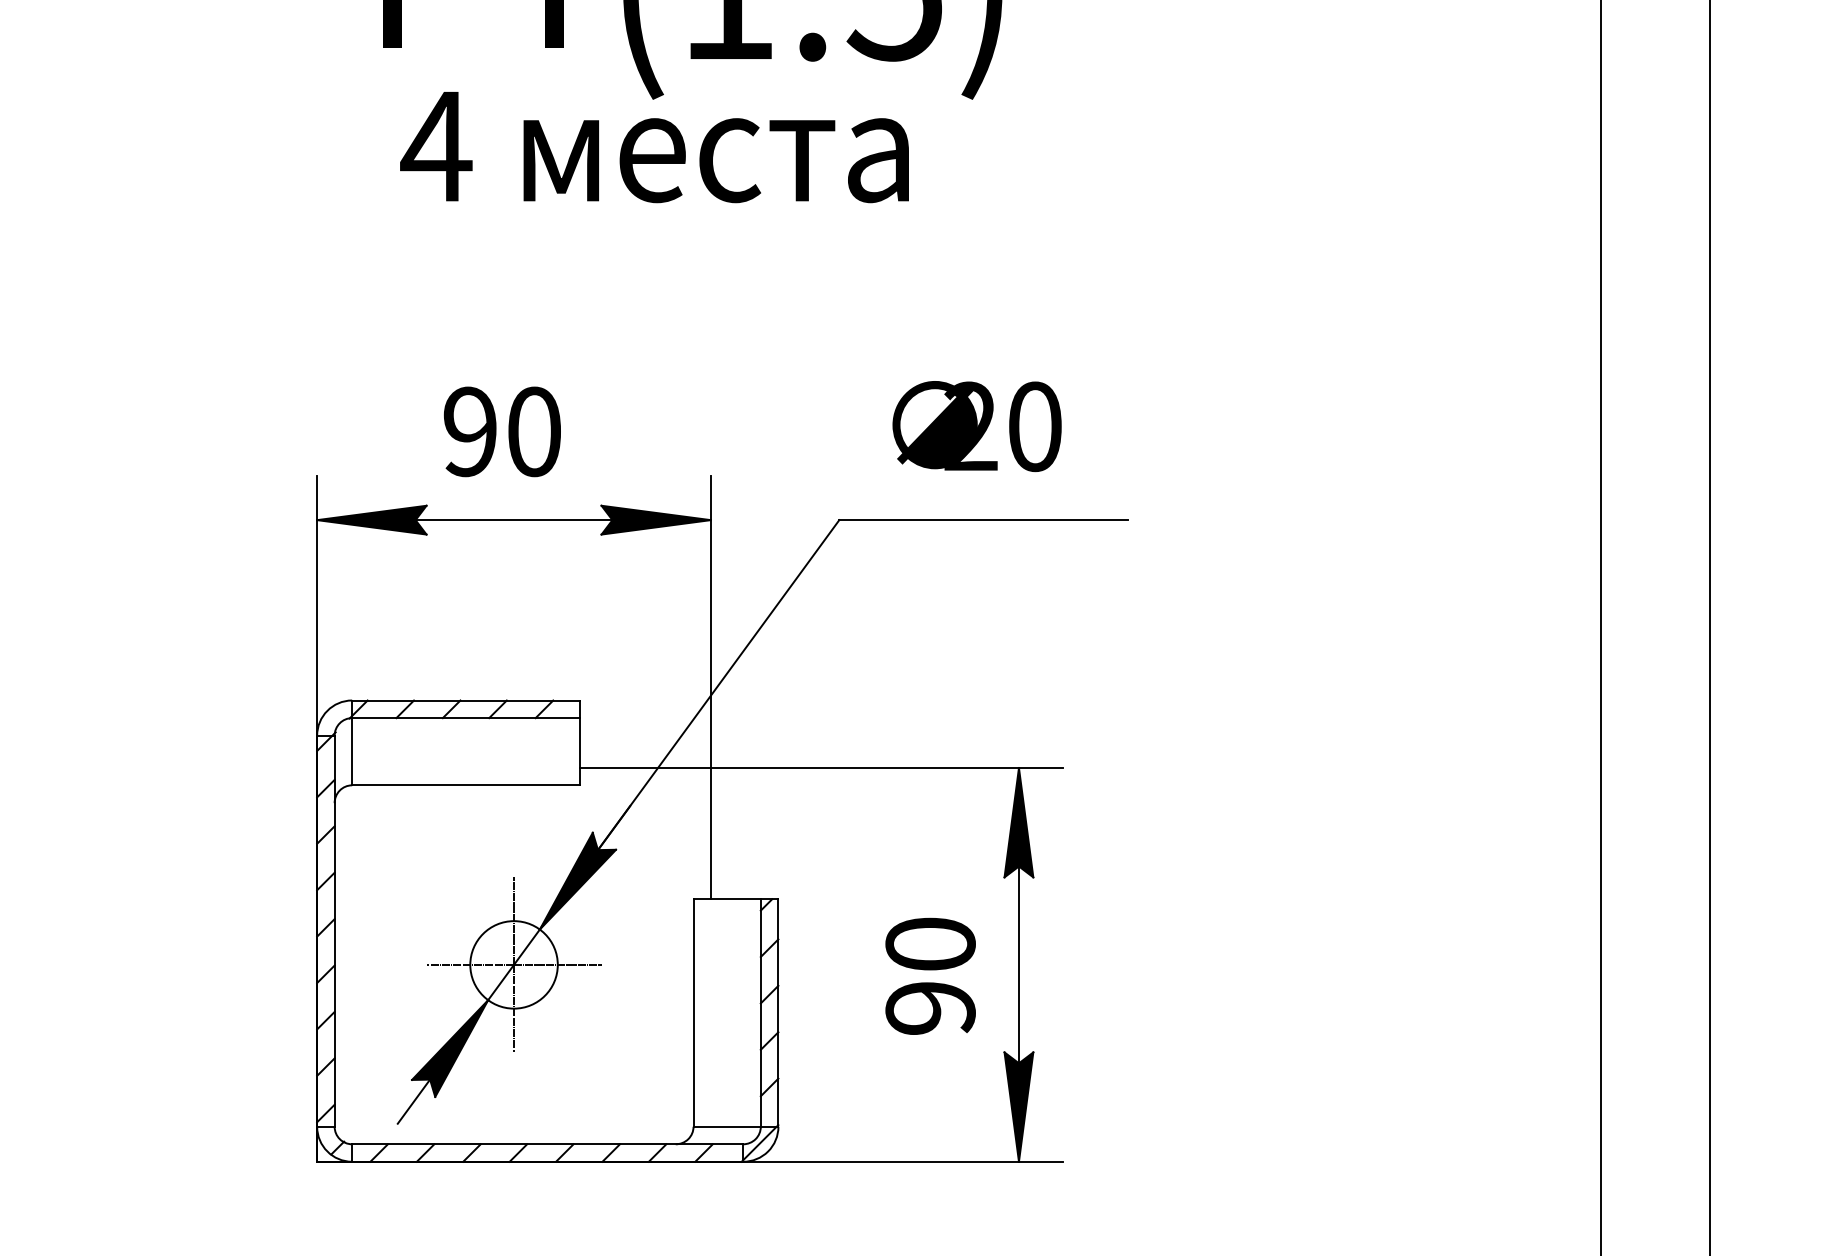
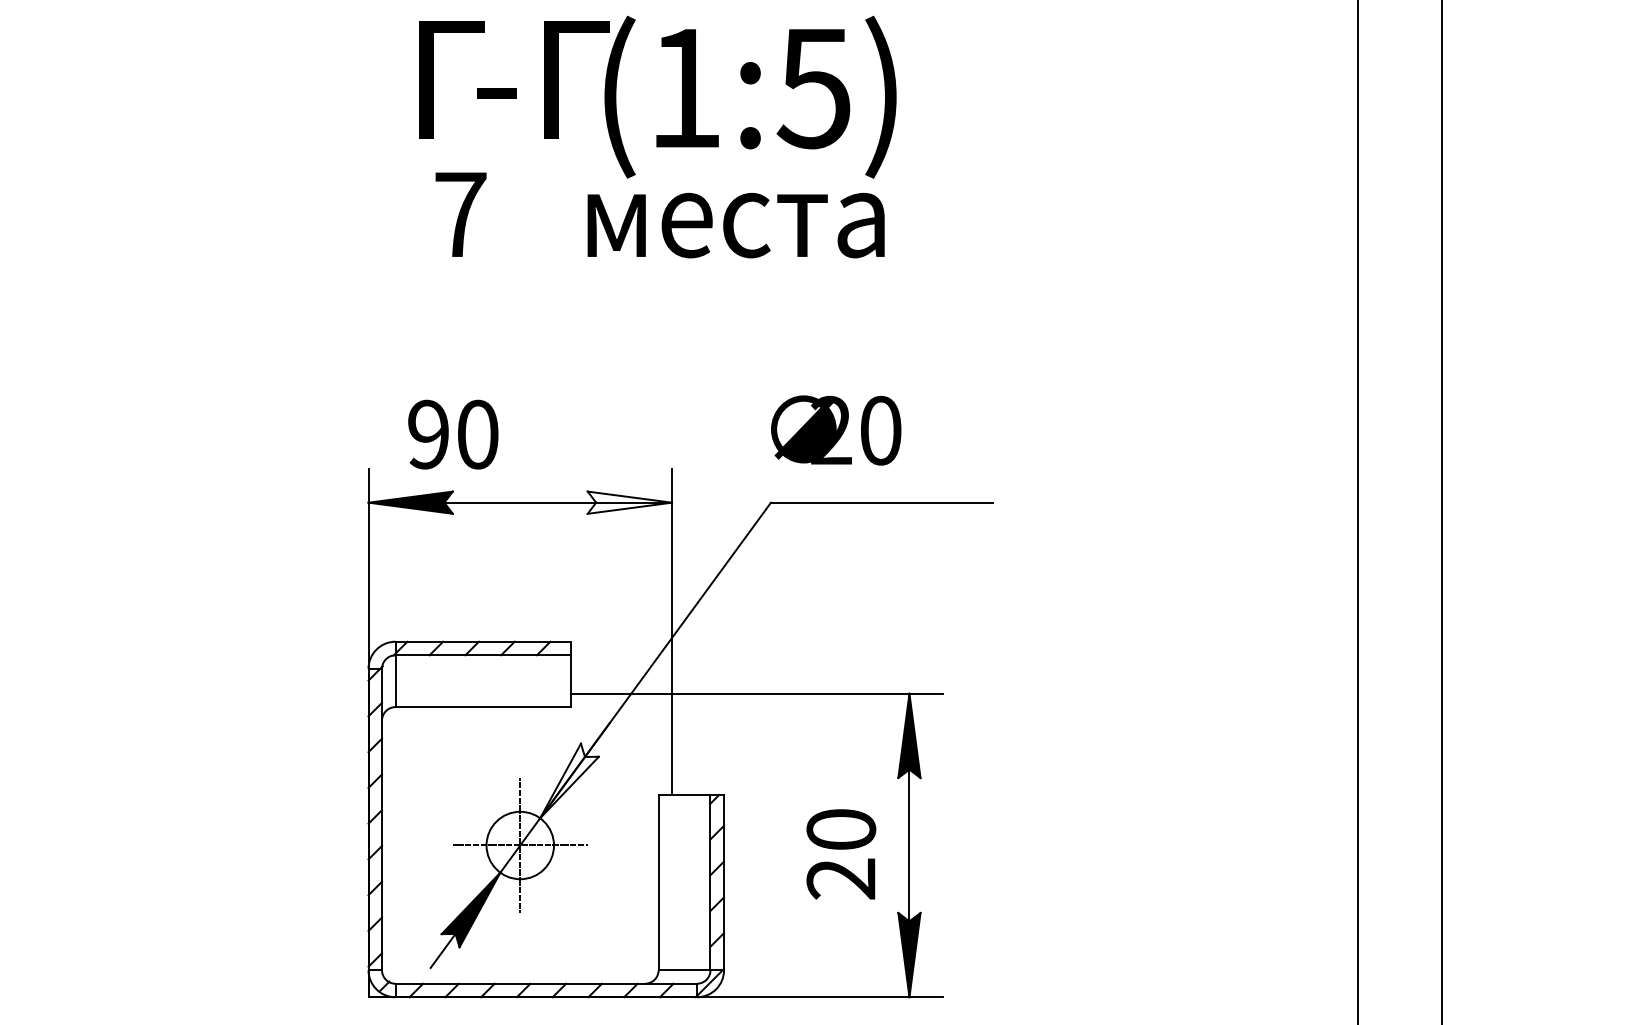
text: (436, 146) -> (460, 214), 4 -> 7
text: (715, 160) -> (735, 225), moved
text: (977, 426) -> (836, 430), moved
text: (502, 431) -> (453, 434), moved
fill: (655, 519) -> (629, 502), removed
fill: (577, 880) -> (569, 780), removed
text: (930, 1007) -> (841, 878), 90 -> 20

